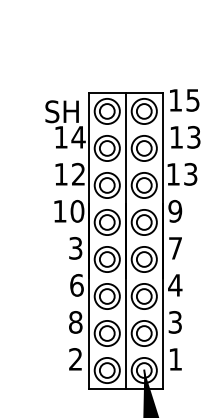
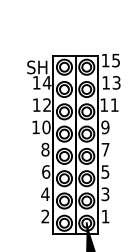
text: (190, 173) -> (114, 104), 13 -> 11
text: (75, 248) -> (45, 149), 3 -> 8
text: (175, 284) -> (105, 171), 4 -> 5
text: (75, 322) -> (45, 194), 8 -> 4

